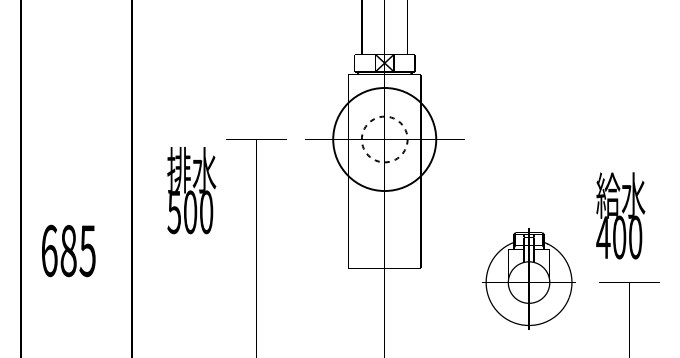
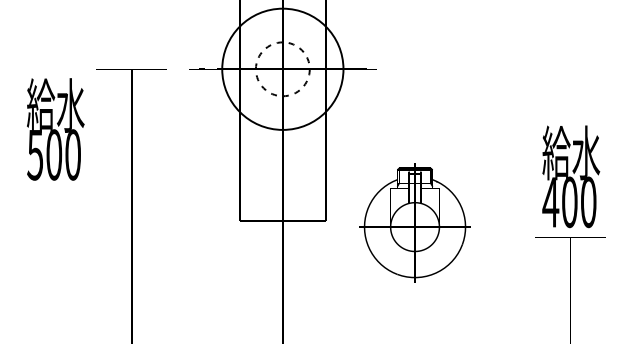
text: (179, 170) -> (41, 105), 排水 -> 給水
text: (620, 215) -> (570, 176), moved
part: (528, 278) -> (414, 222), moved

